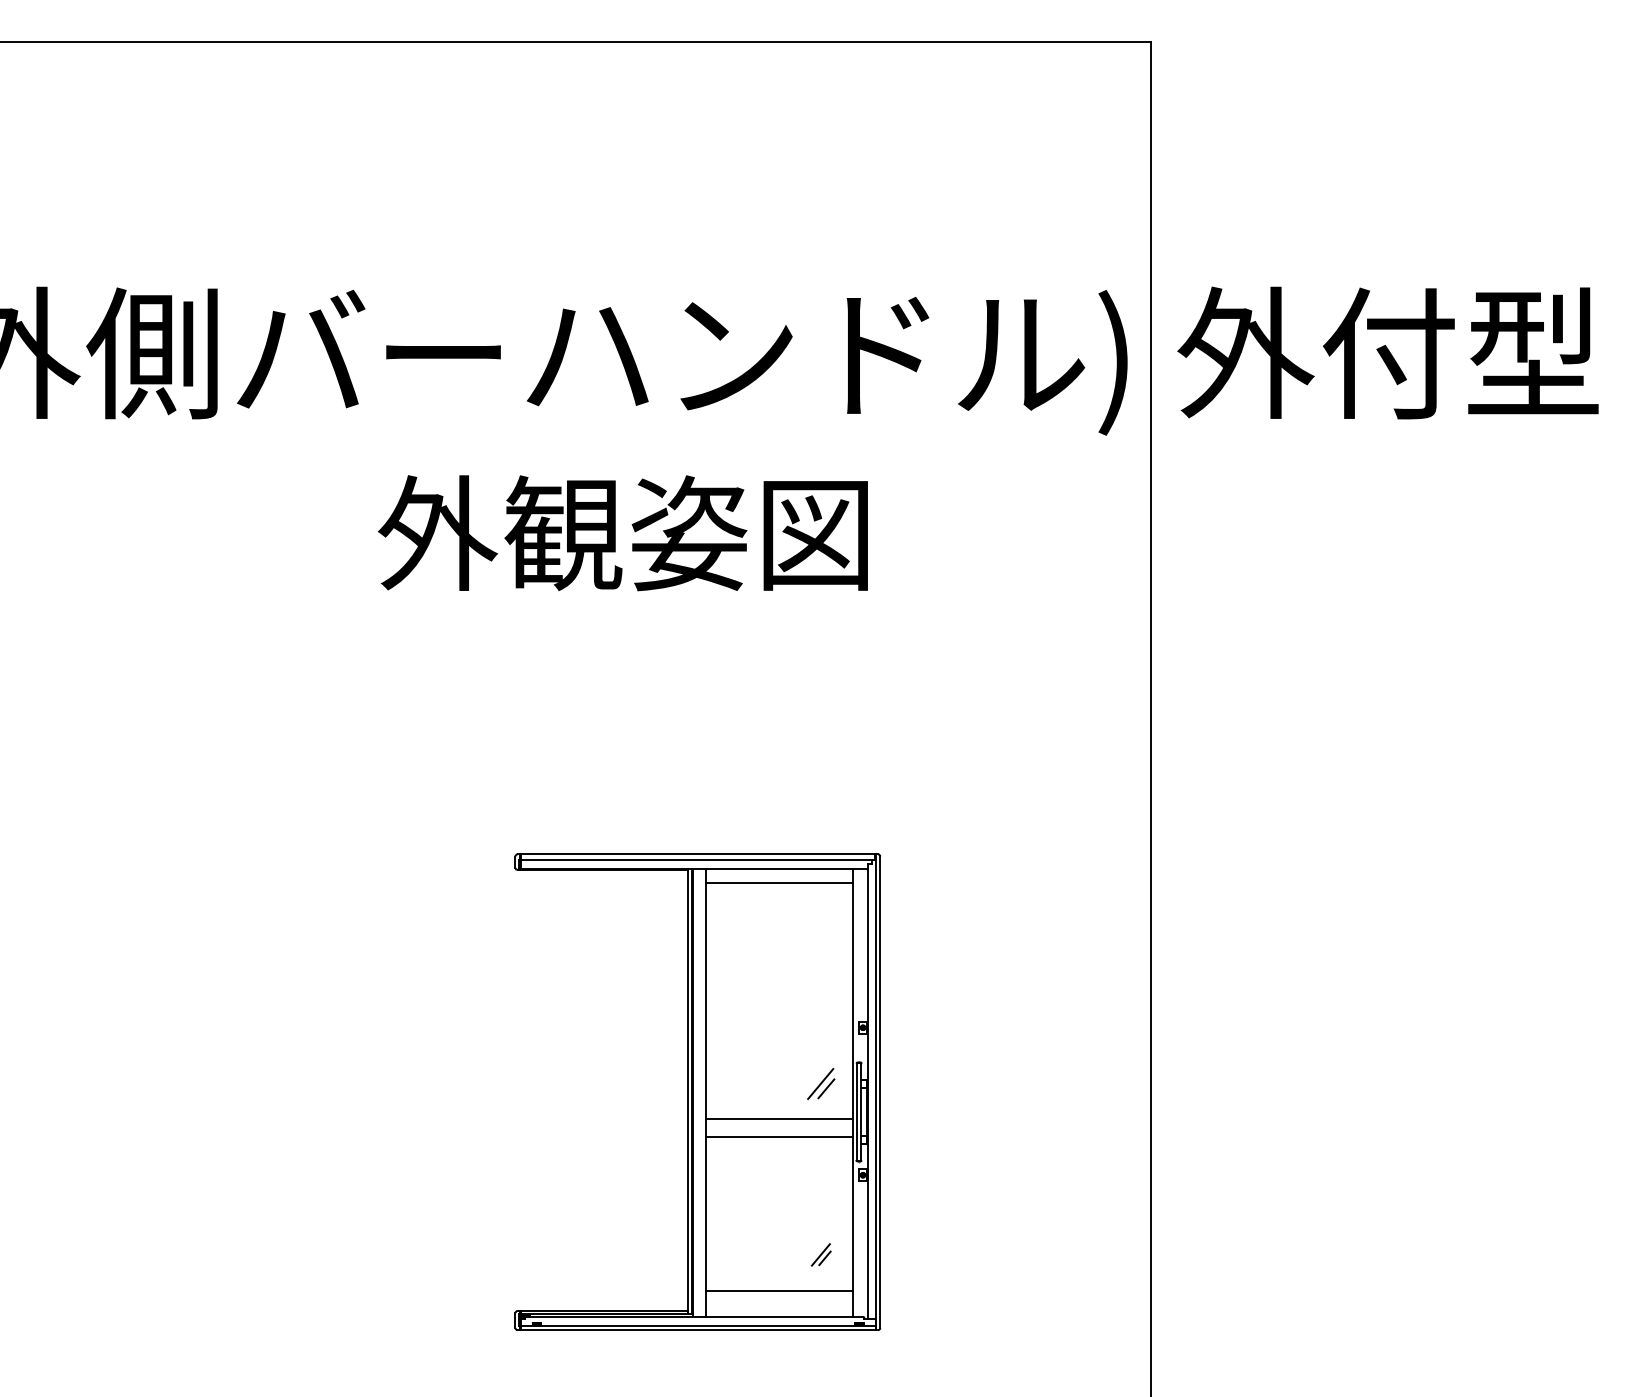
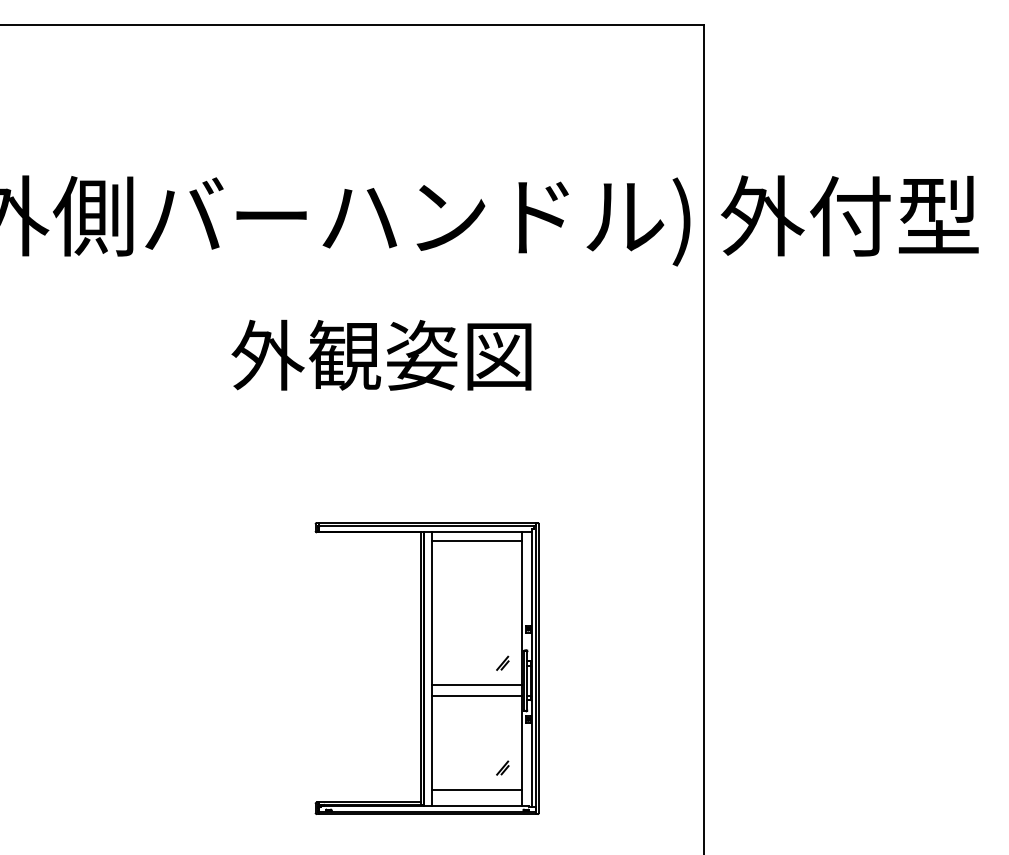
text: (623, 531) -> (381, 354), moved
part: (820, 1082) -> (502, 662), size x0.71

